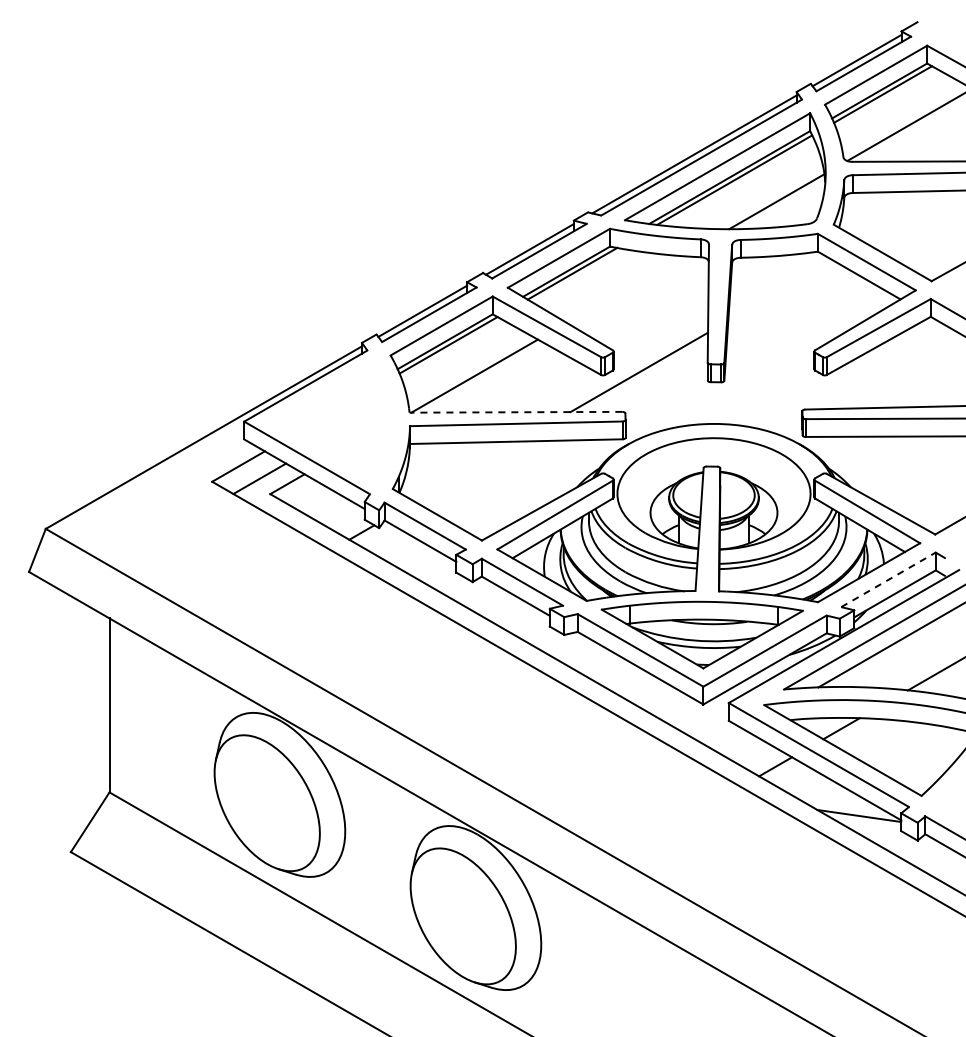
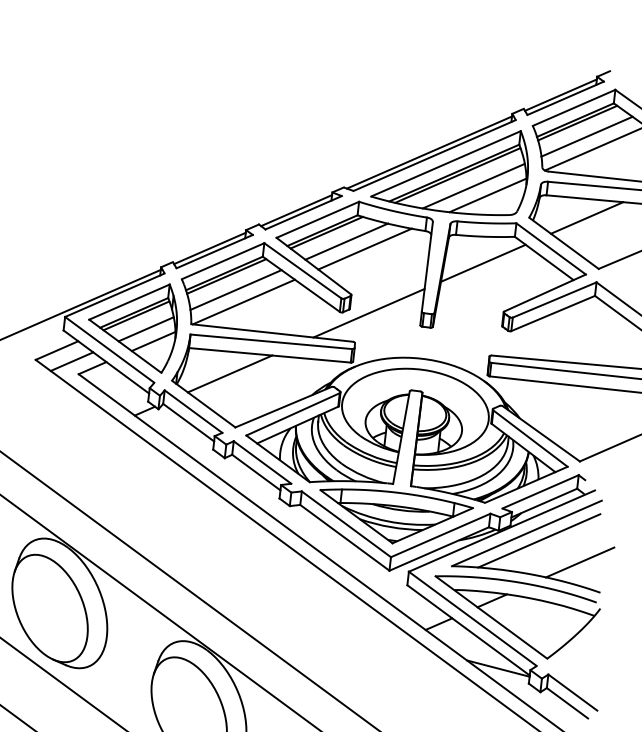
line: (896, 110) -> (586, 136), added
line: (756, 191) -> (473, 185), added
line: (908, 216) -> (586, 217), added
line: (599, 282) -> (346, 241), added
line: (624, 289) -> (364, 249), added
line: (780, 290) -> (483, 263), added
line: (462, 361) -> (235, 289), added
line: (515, 412) -> (271, 333), dashed -> solid
part: (333, 422) -> (132, 325), added
line: (467, 471) -> (230, 373), added
line: (888, 579) -> (540, 491), dashed -> solid

